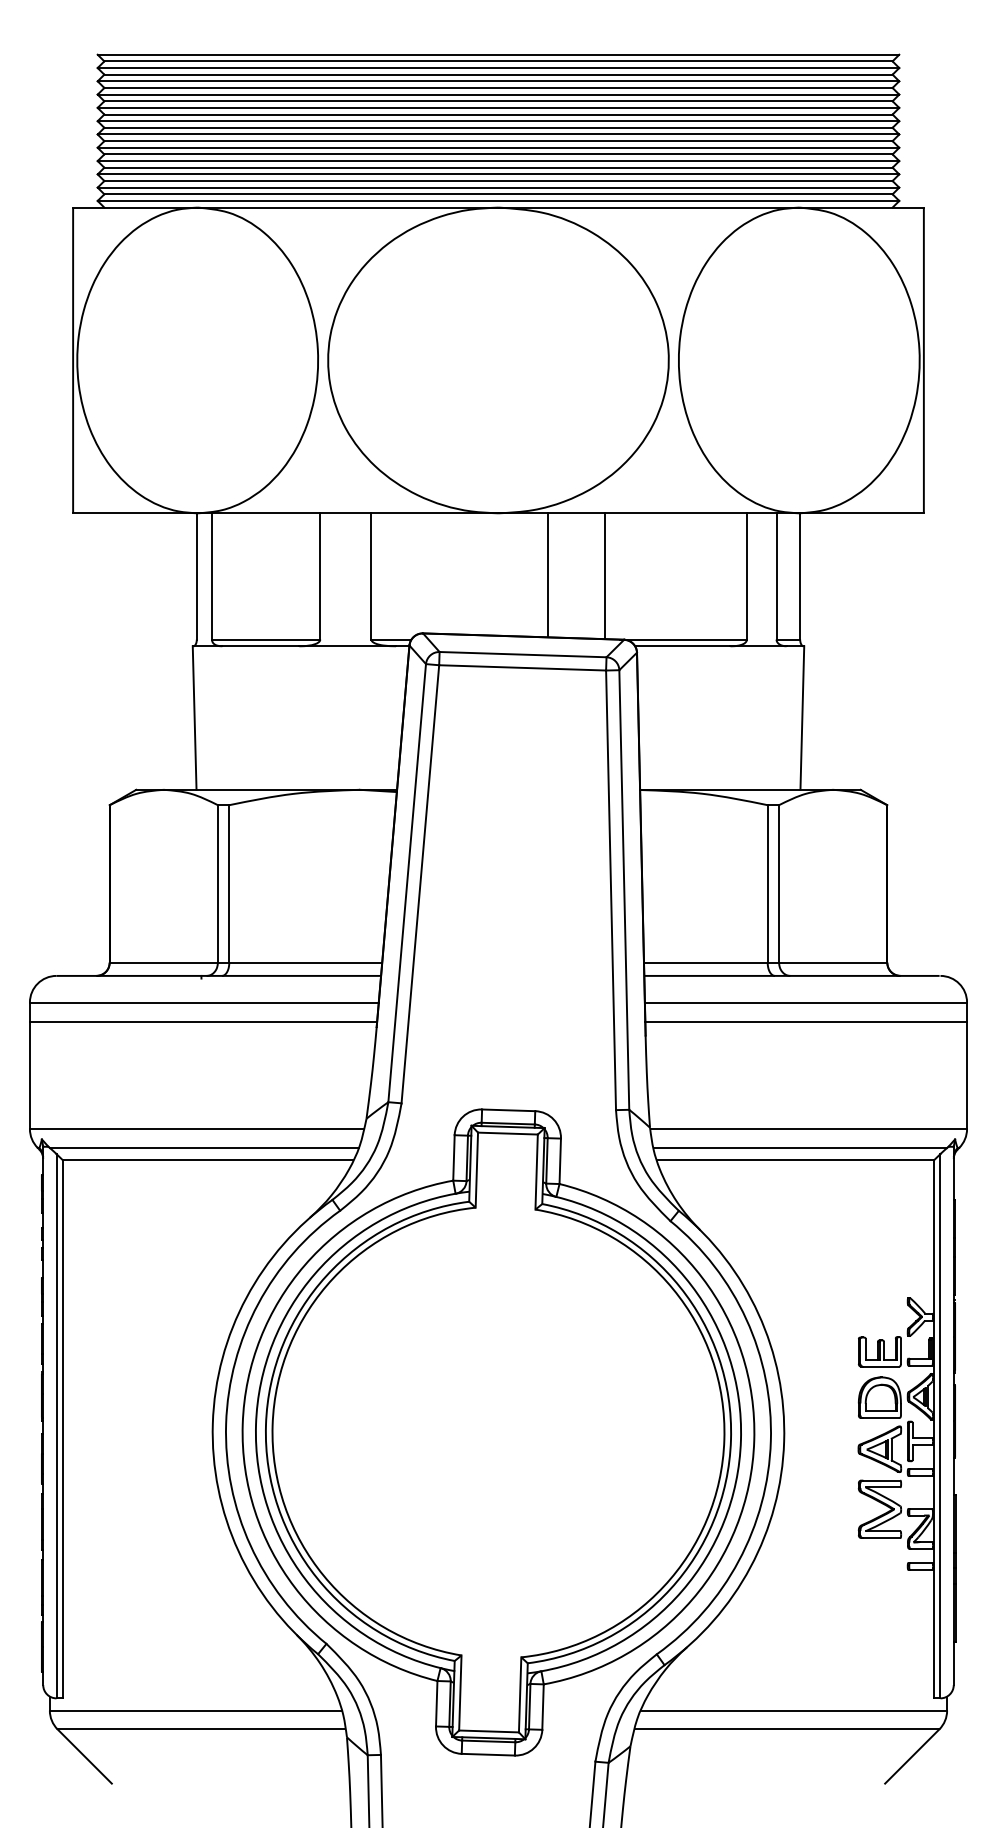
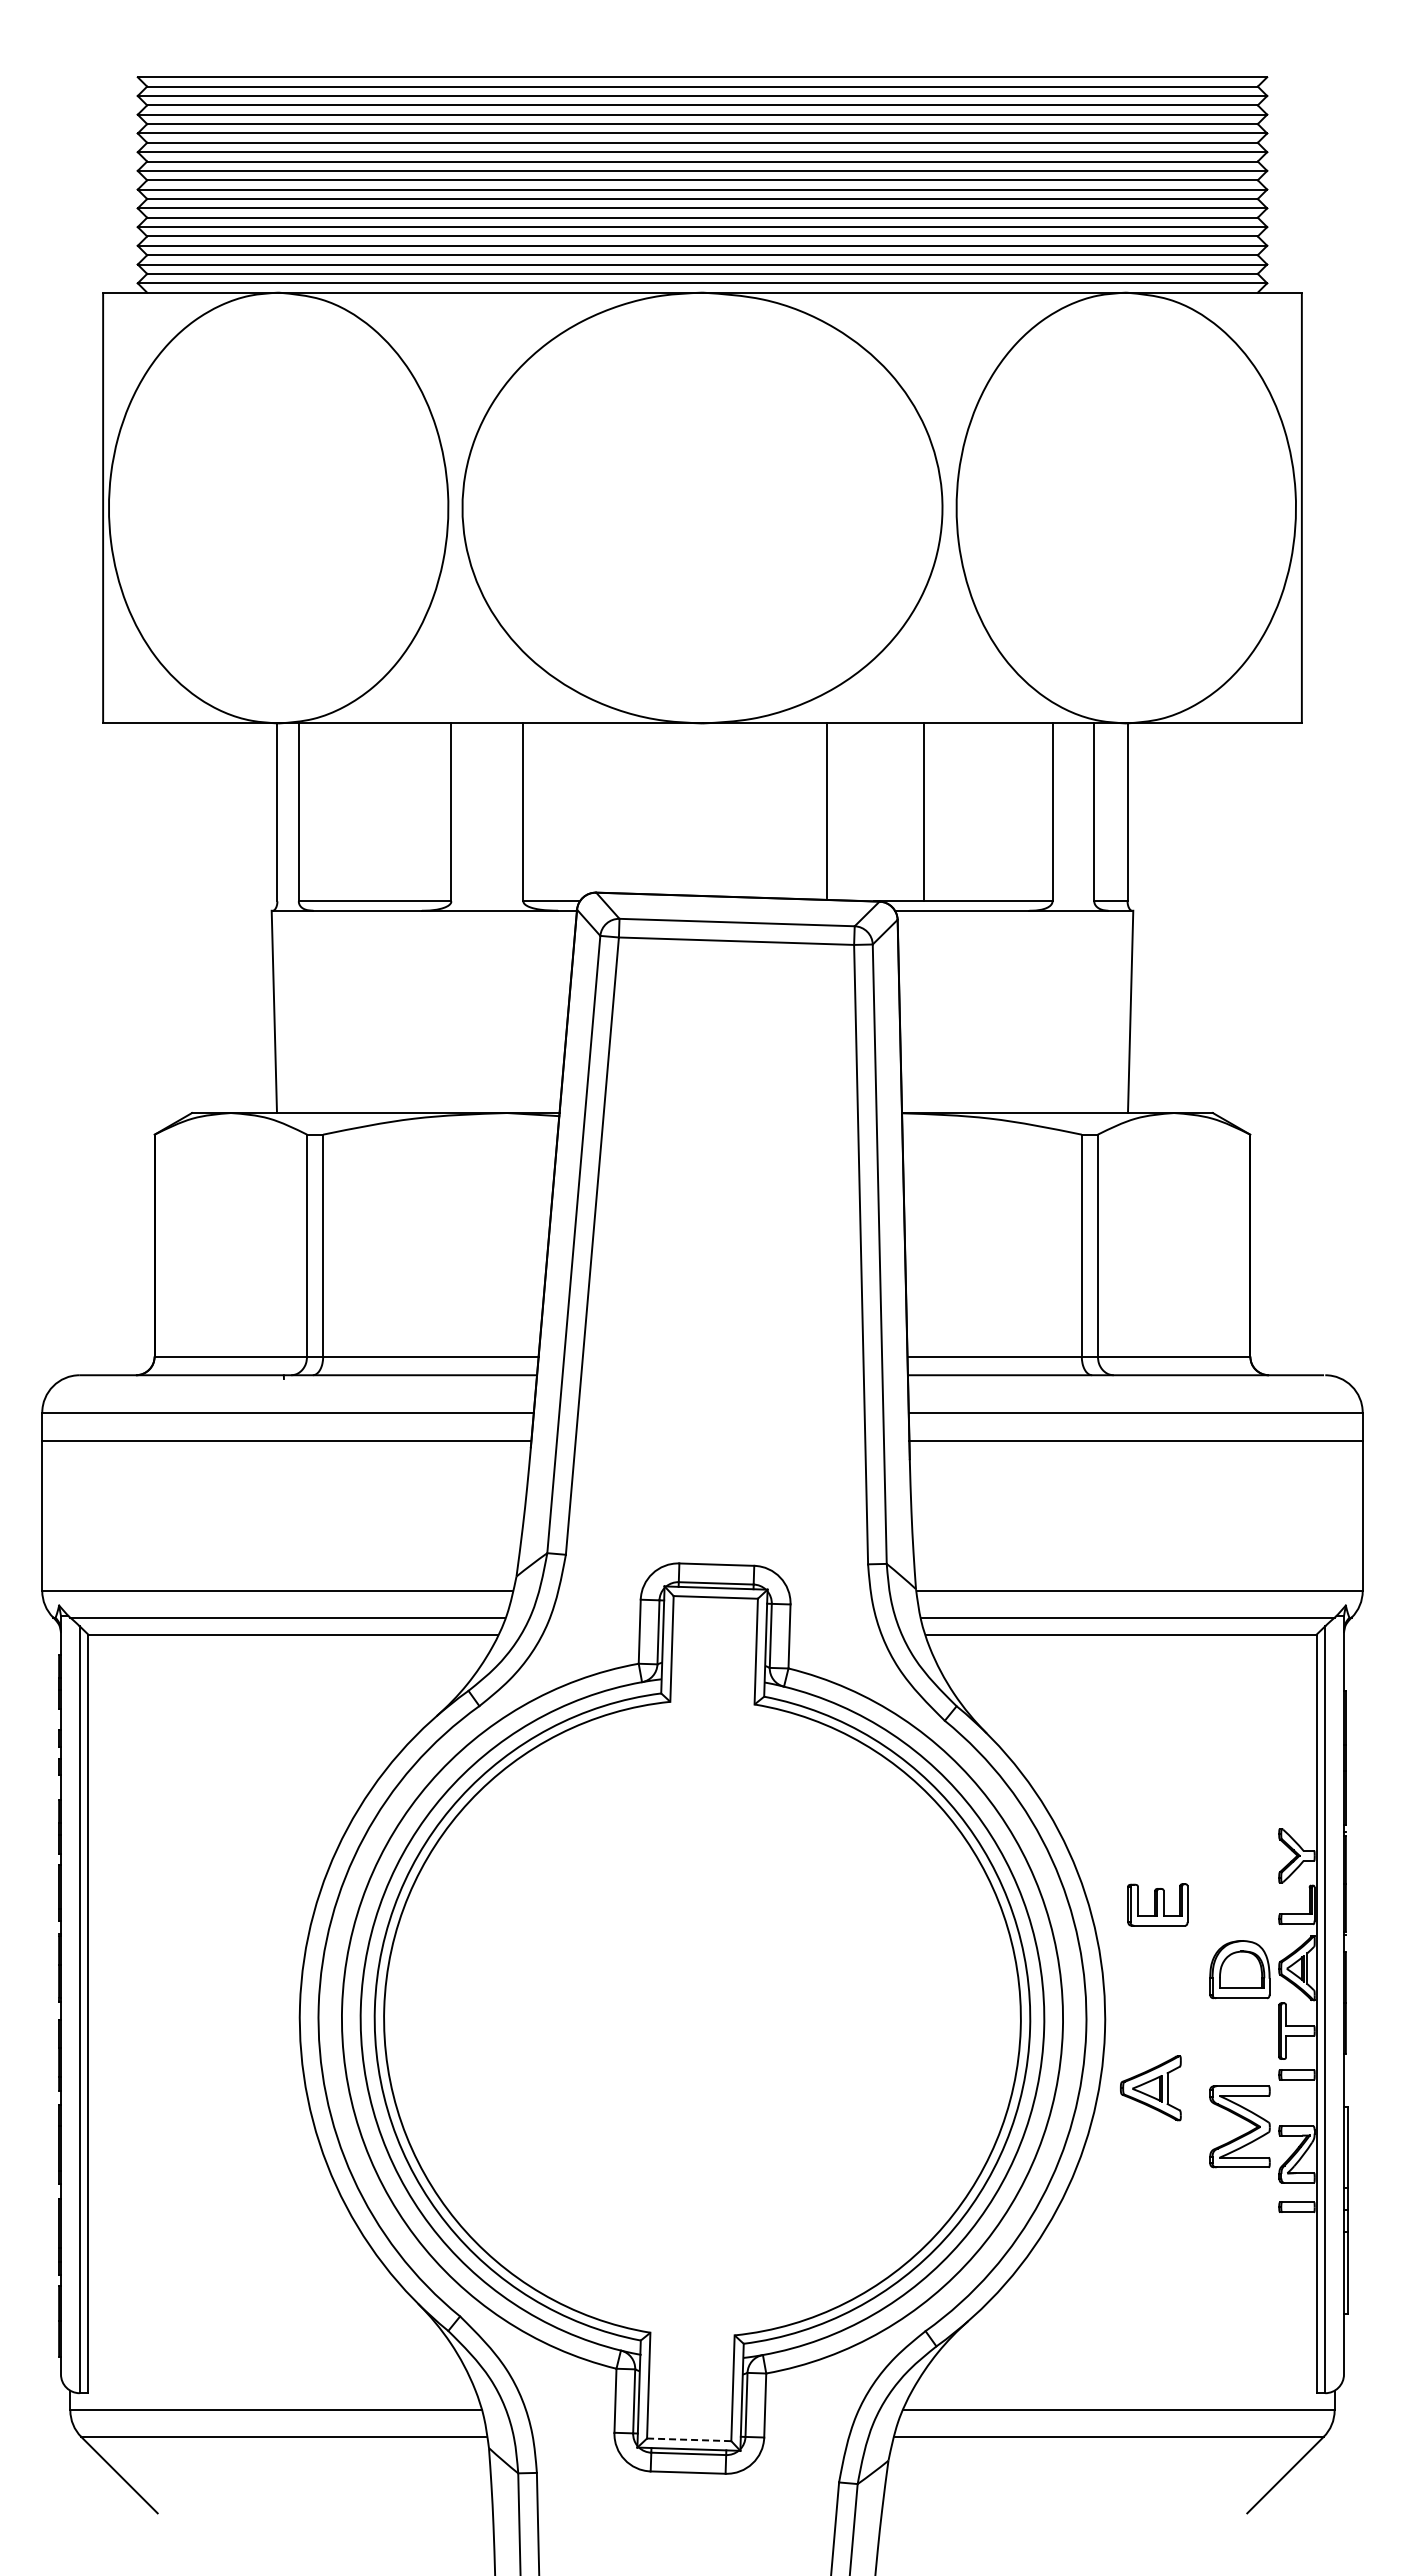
line: (548, 575) -> (827, 810), moved
line: (604, 575) -> (923, 811), moved
part: (879, 1351) -> (1157, 1904), moved
part: (879, 1449) -> (1150, 2088), moved
line: (489, 1731) -> (689, 2439), solid -> dashed

